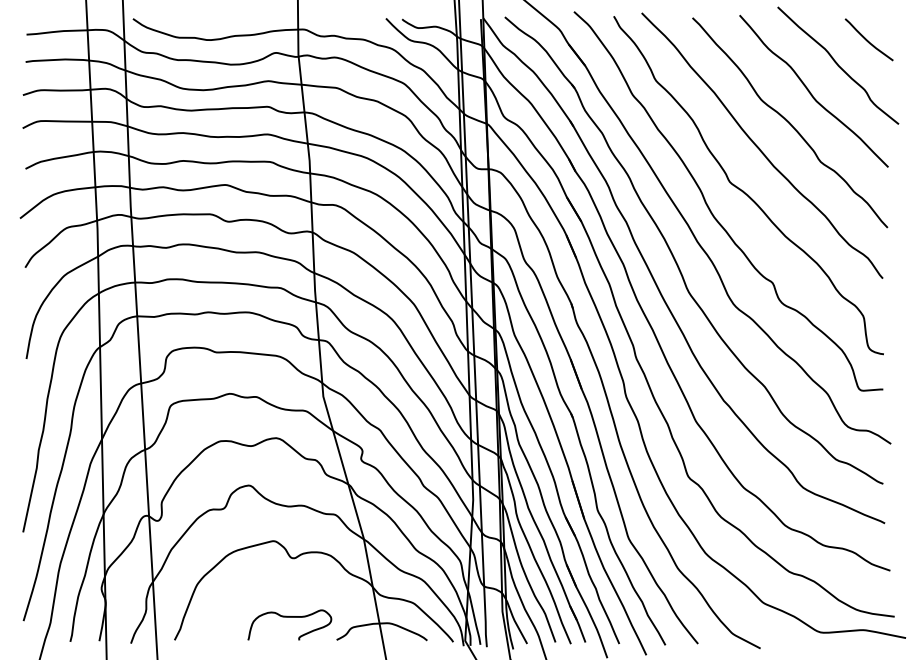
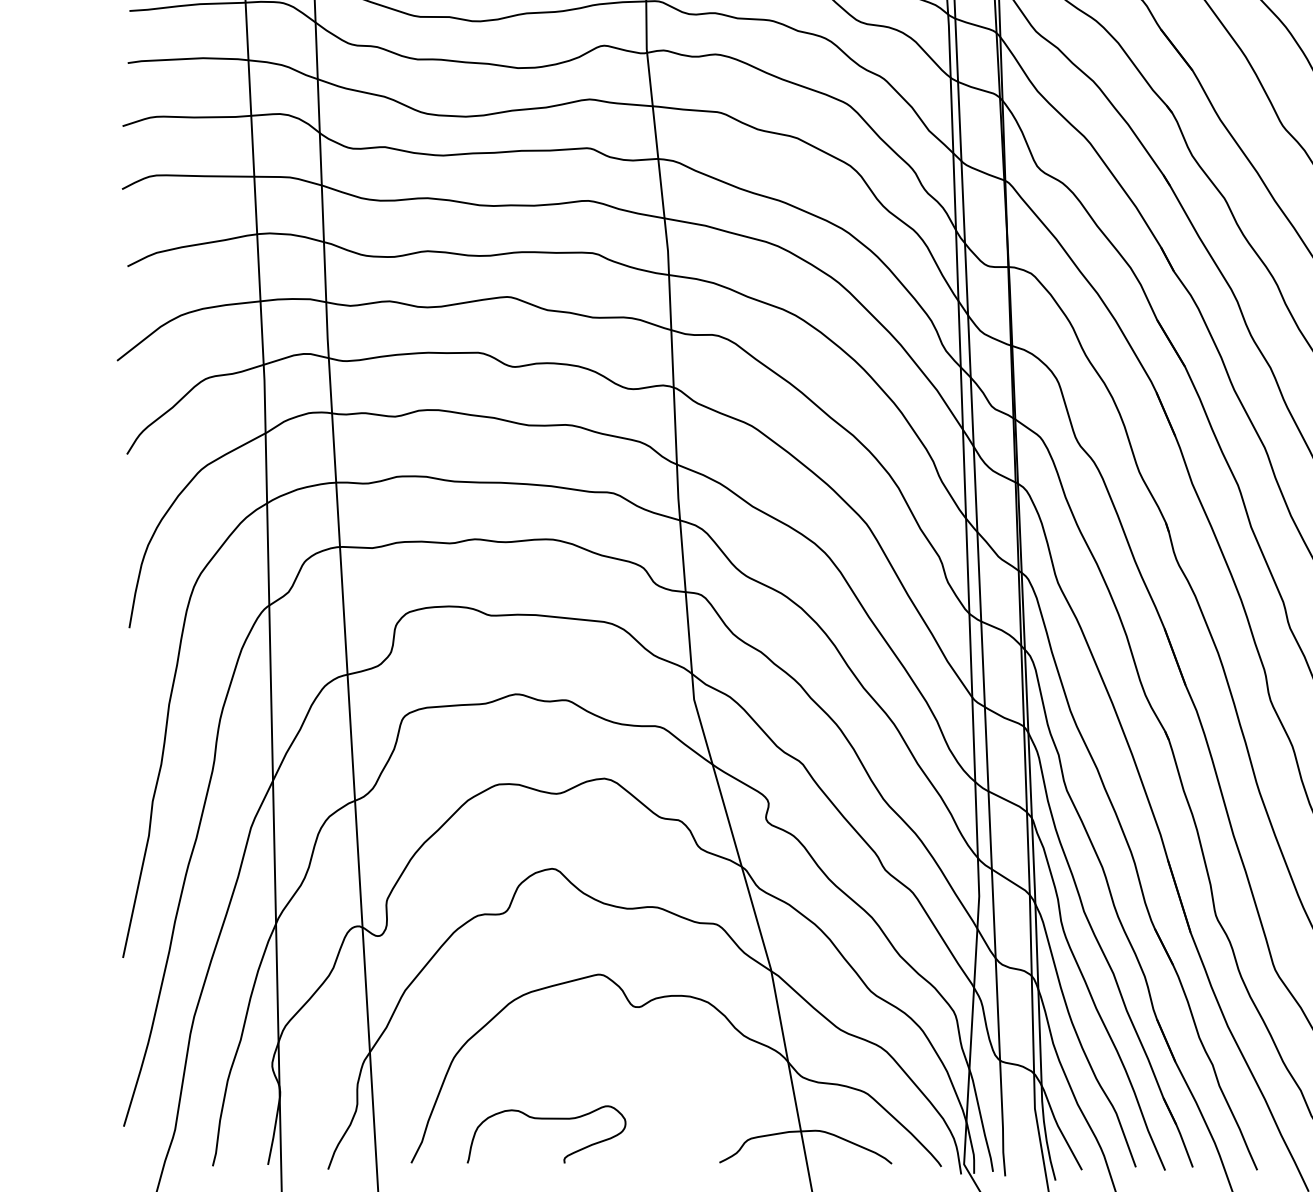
curve: (289, 617) -> (546, 1119), moved

